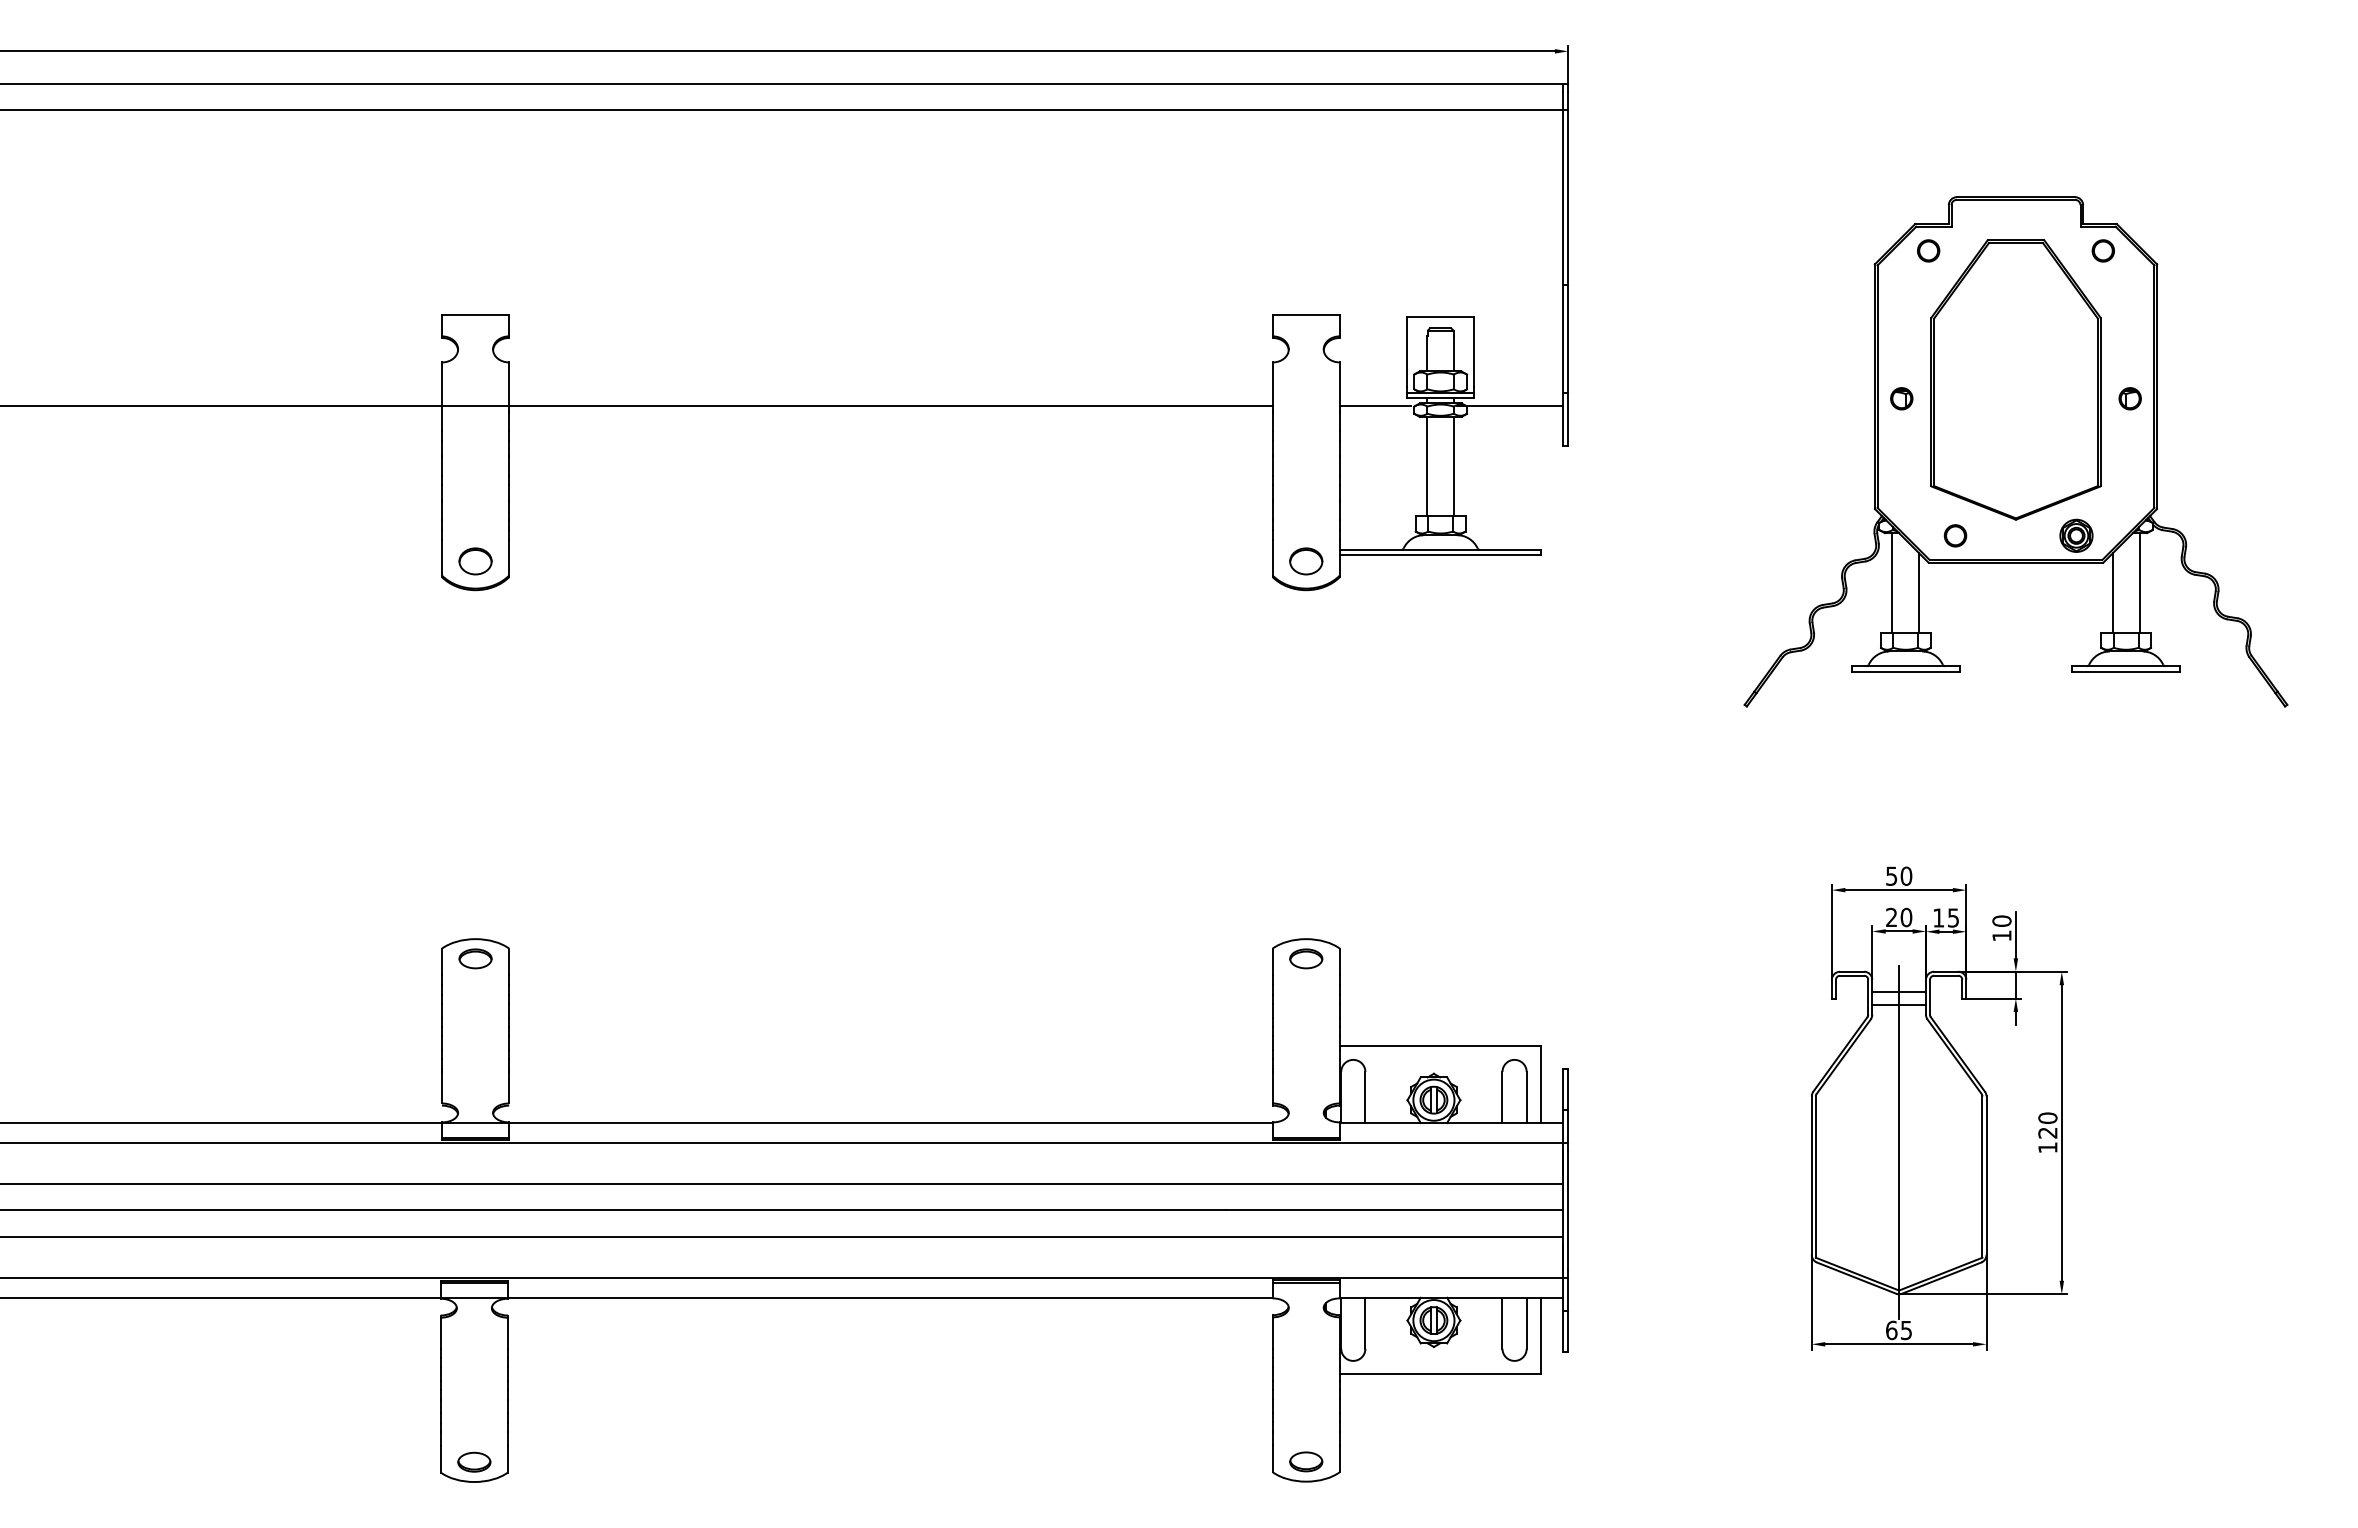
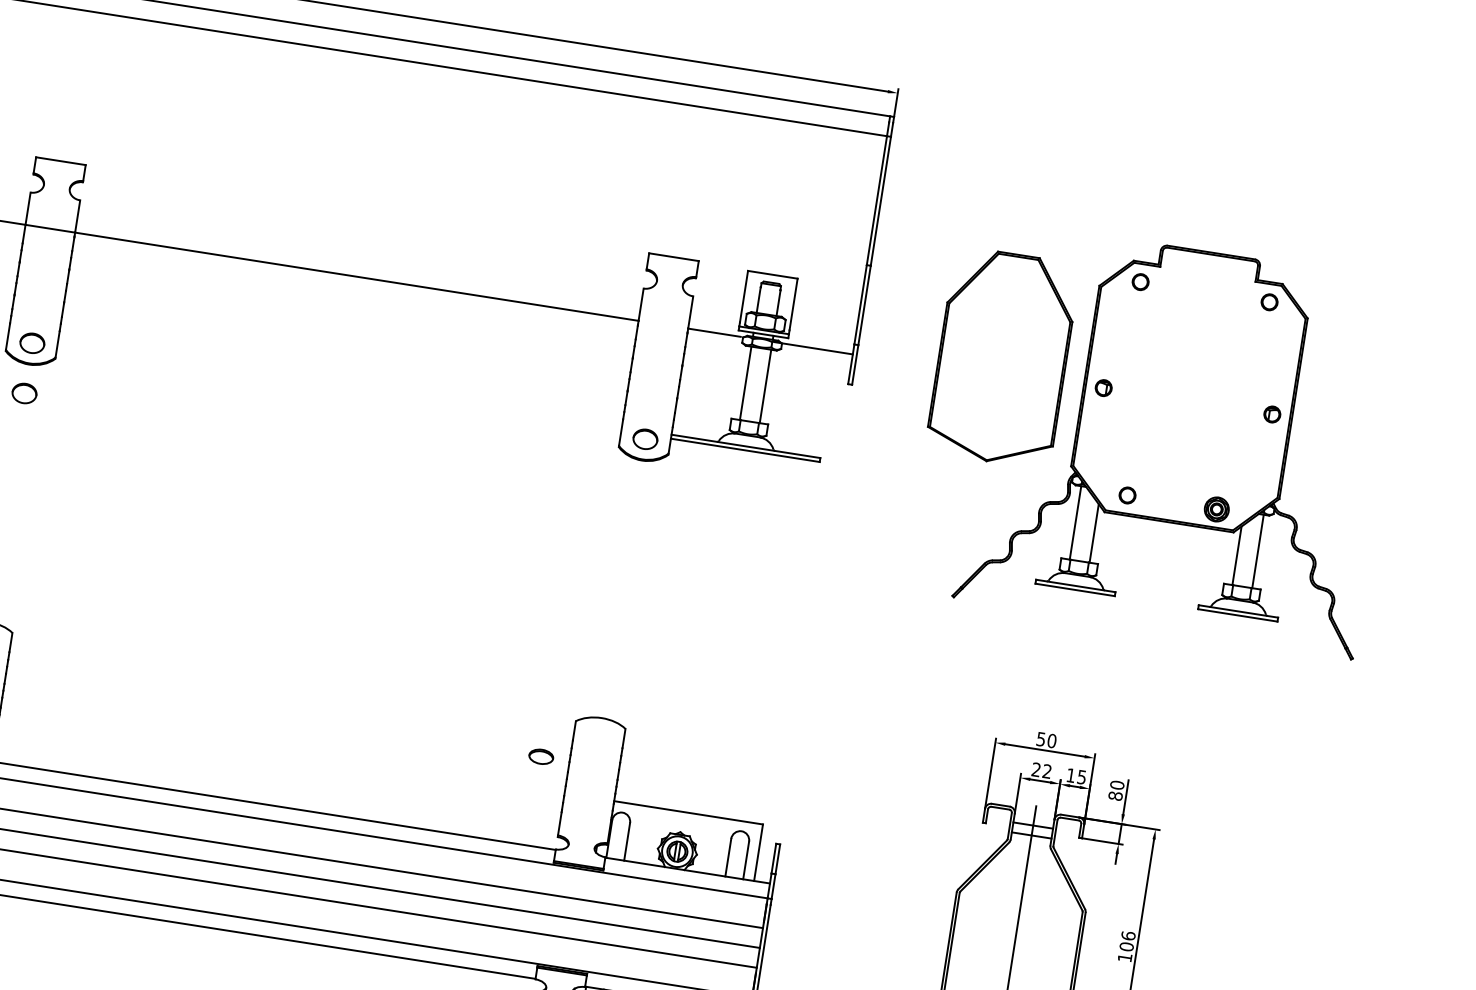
part: (2015, 379) -> (1002, 357), moved
part: (475, 629) -> (24, 393), added
text: (1906, 917) -> (1047, 771), 20 -> 22
text: (2001, 935) -> (1115, 795), 10 -> 80
part: (1306, 958) -> (541, 756), moved
text: (2047, 1125) -> (1127, 941), 120 -> 106

